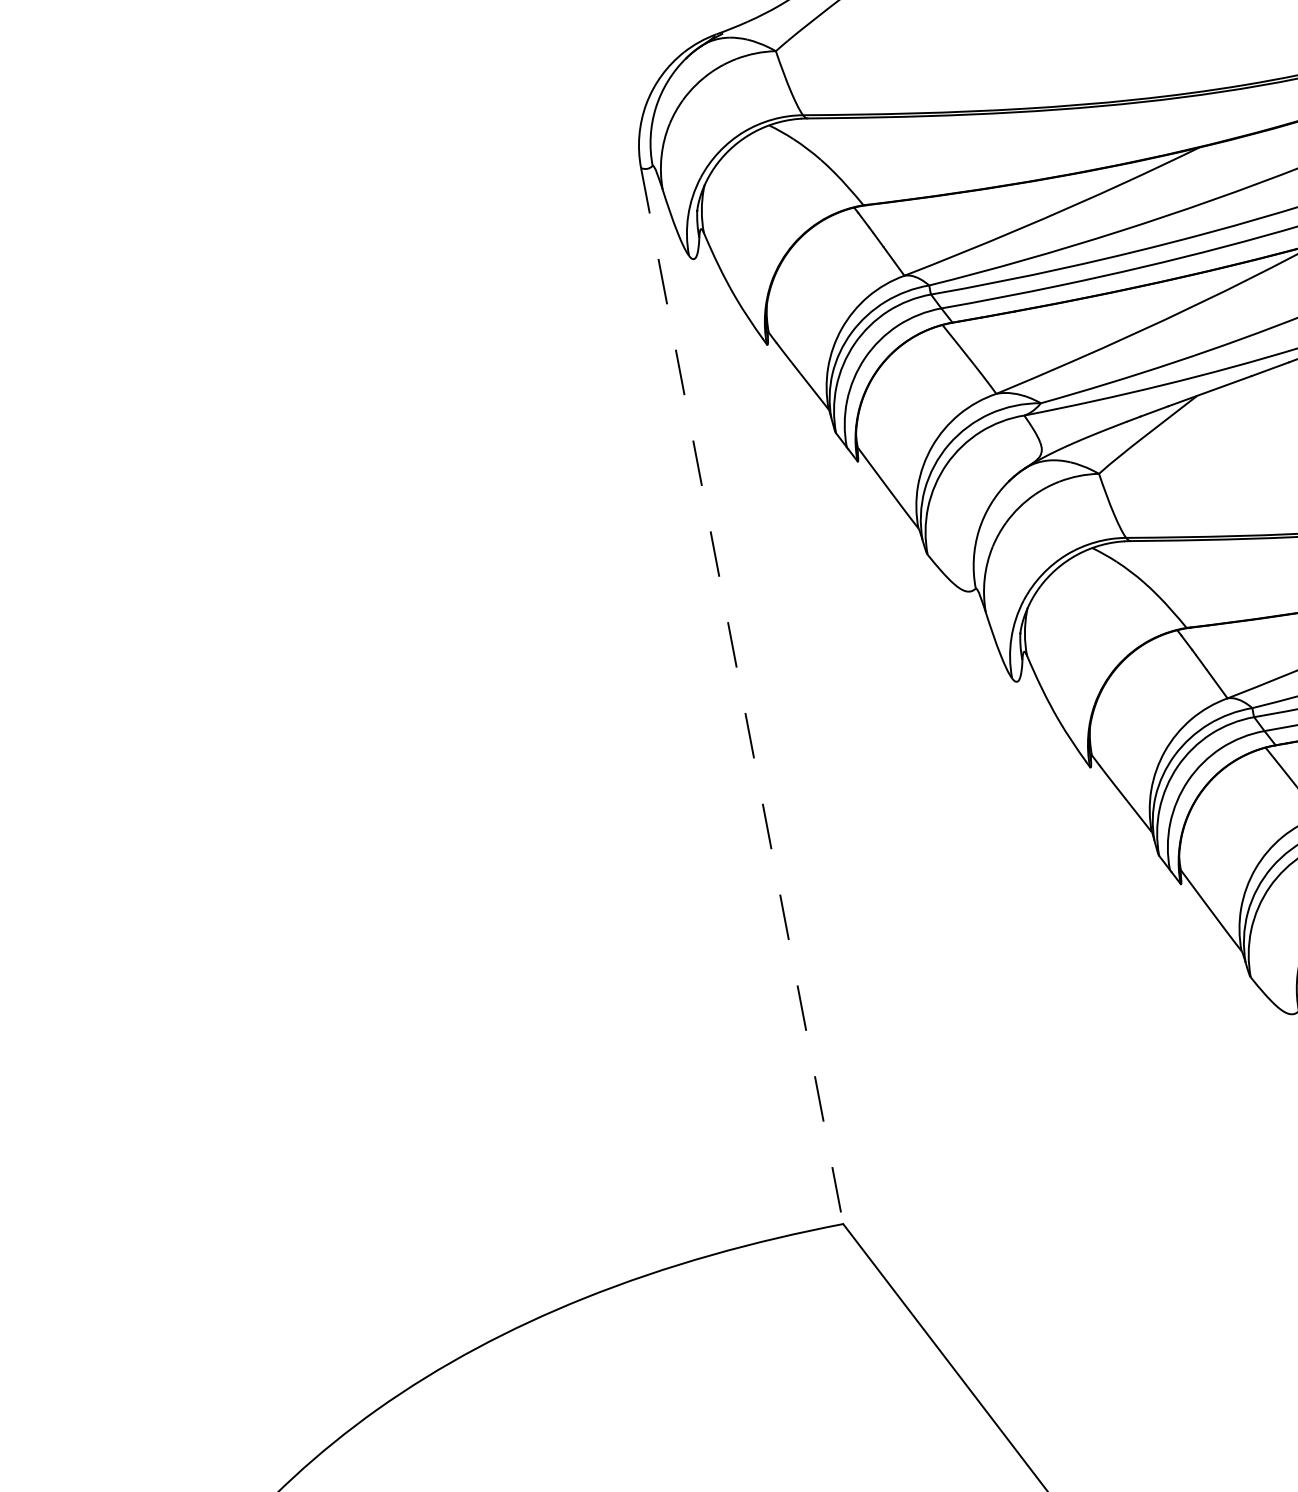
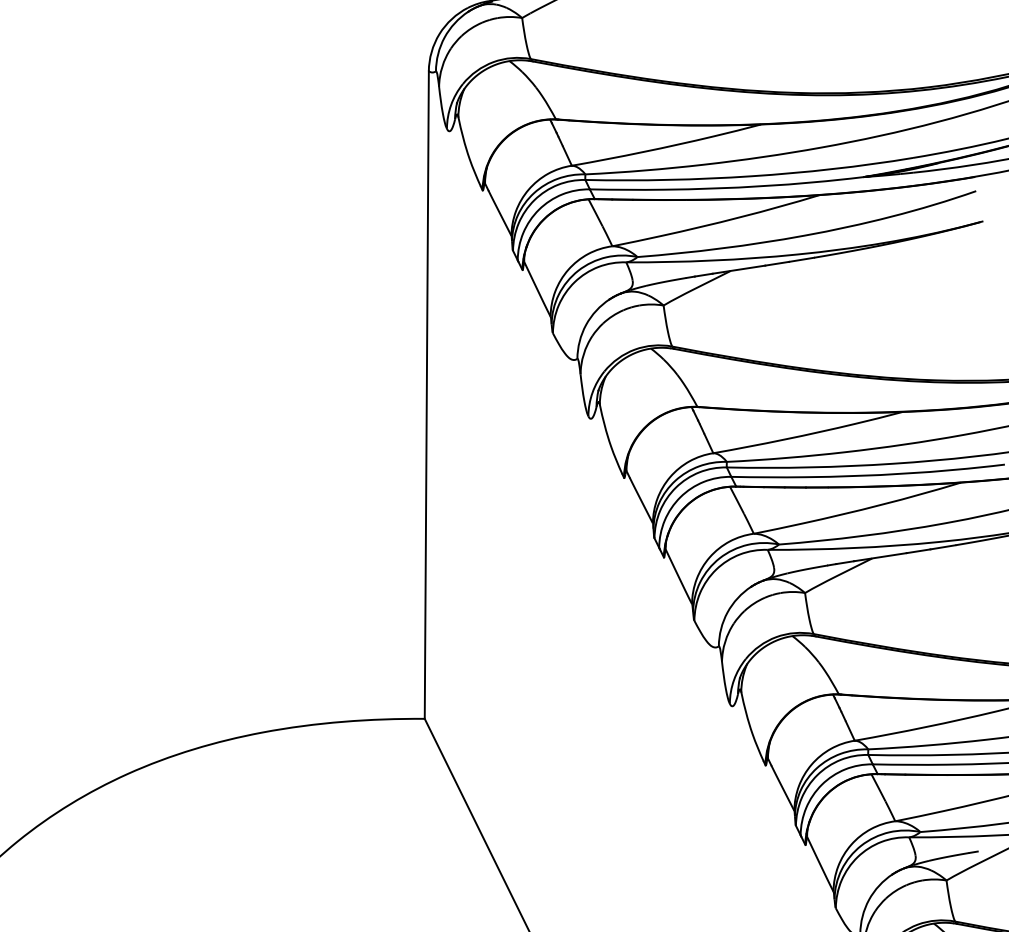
line: (741, 696) -> (426, 395), dashed -> solid

